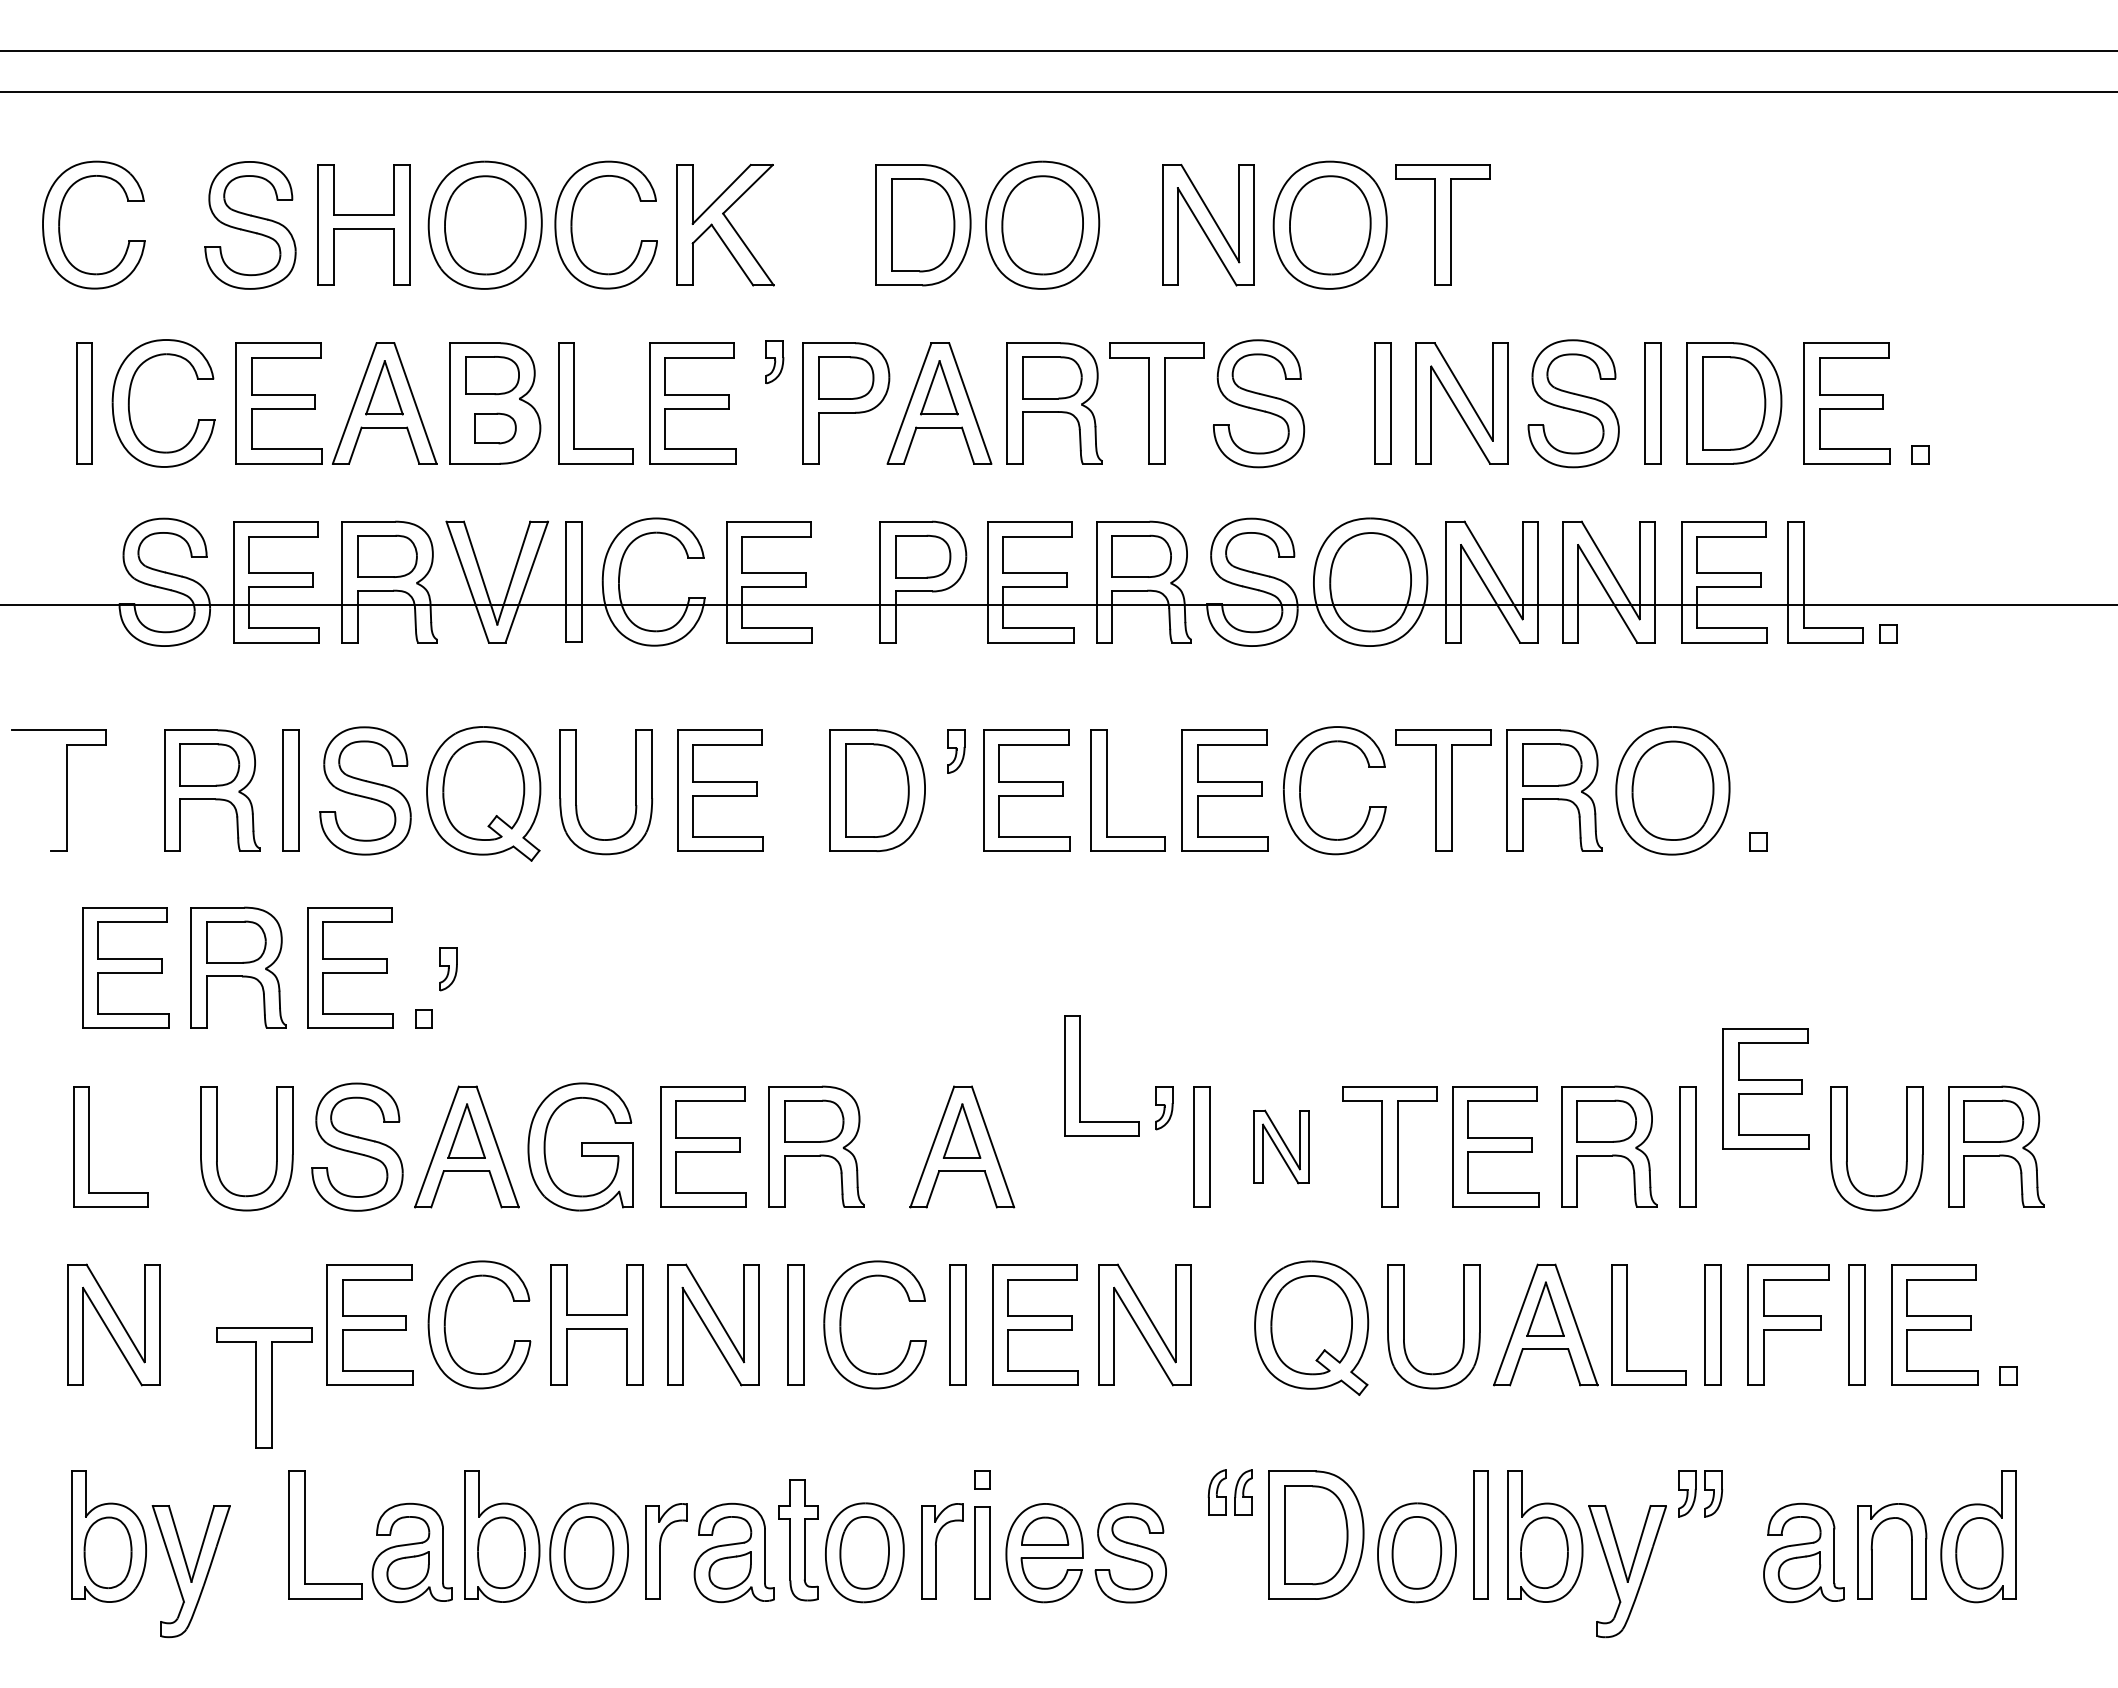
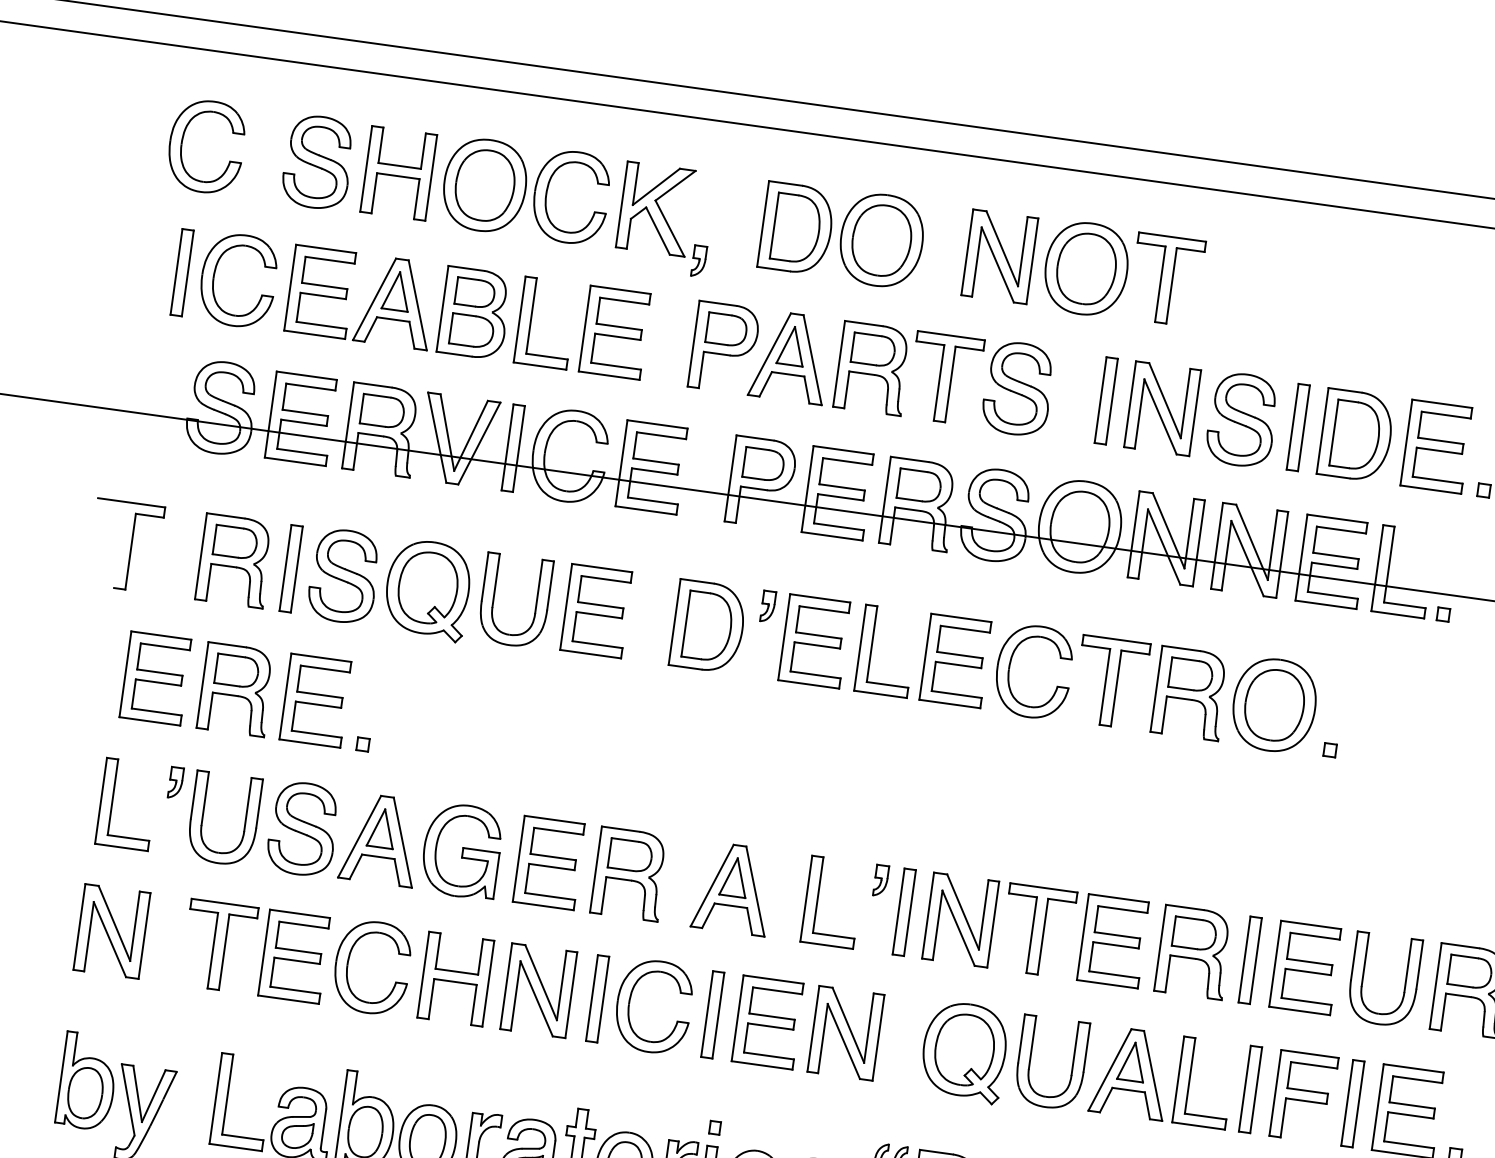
part: (774, 361) -> (698, 260), moved
part: (495, 428) -> (472, 331), size x1.43
part: (448, 969) -> (175, 783), moved
part: (1080, 1075) -> (817, 899), moved
part: (1765, 1088) -> (1305, 967), moved
part: (1281, 1146) -> (960, 919), size x1.67
part: (264, 1387) -> (219, 946), moved

